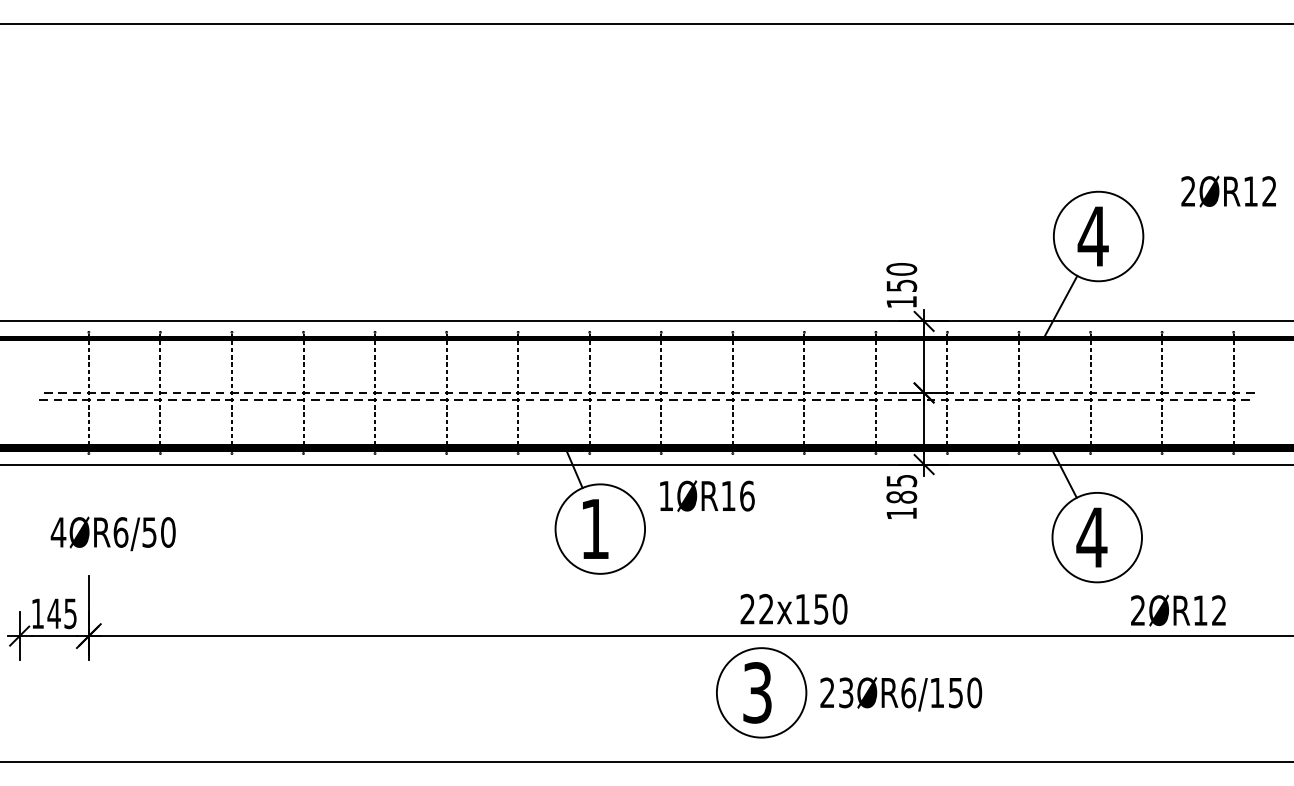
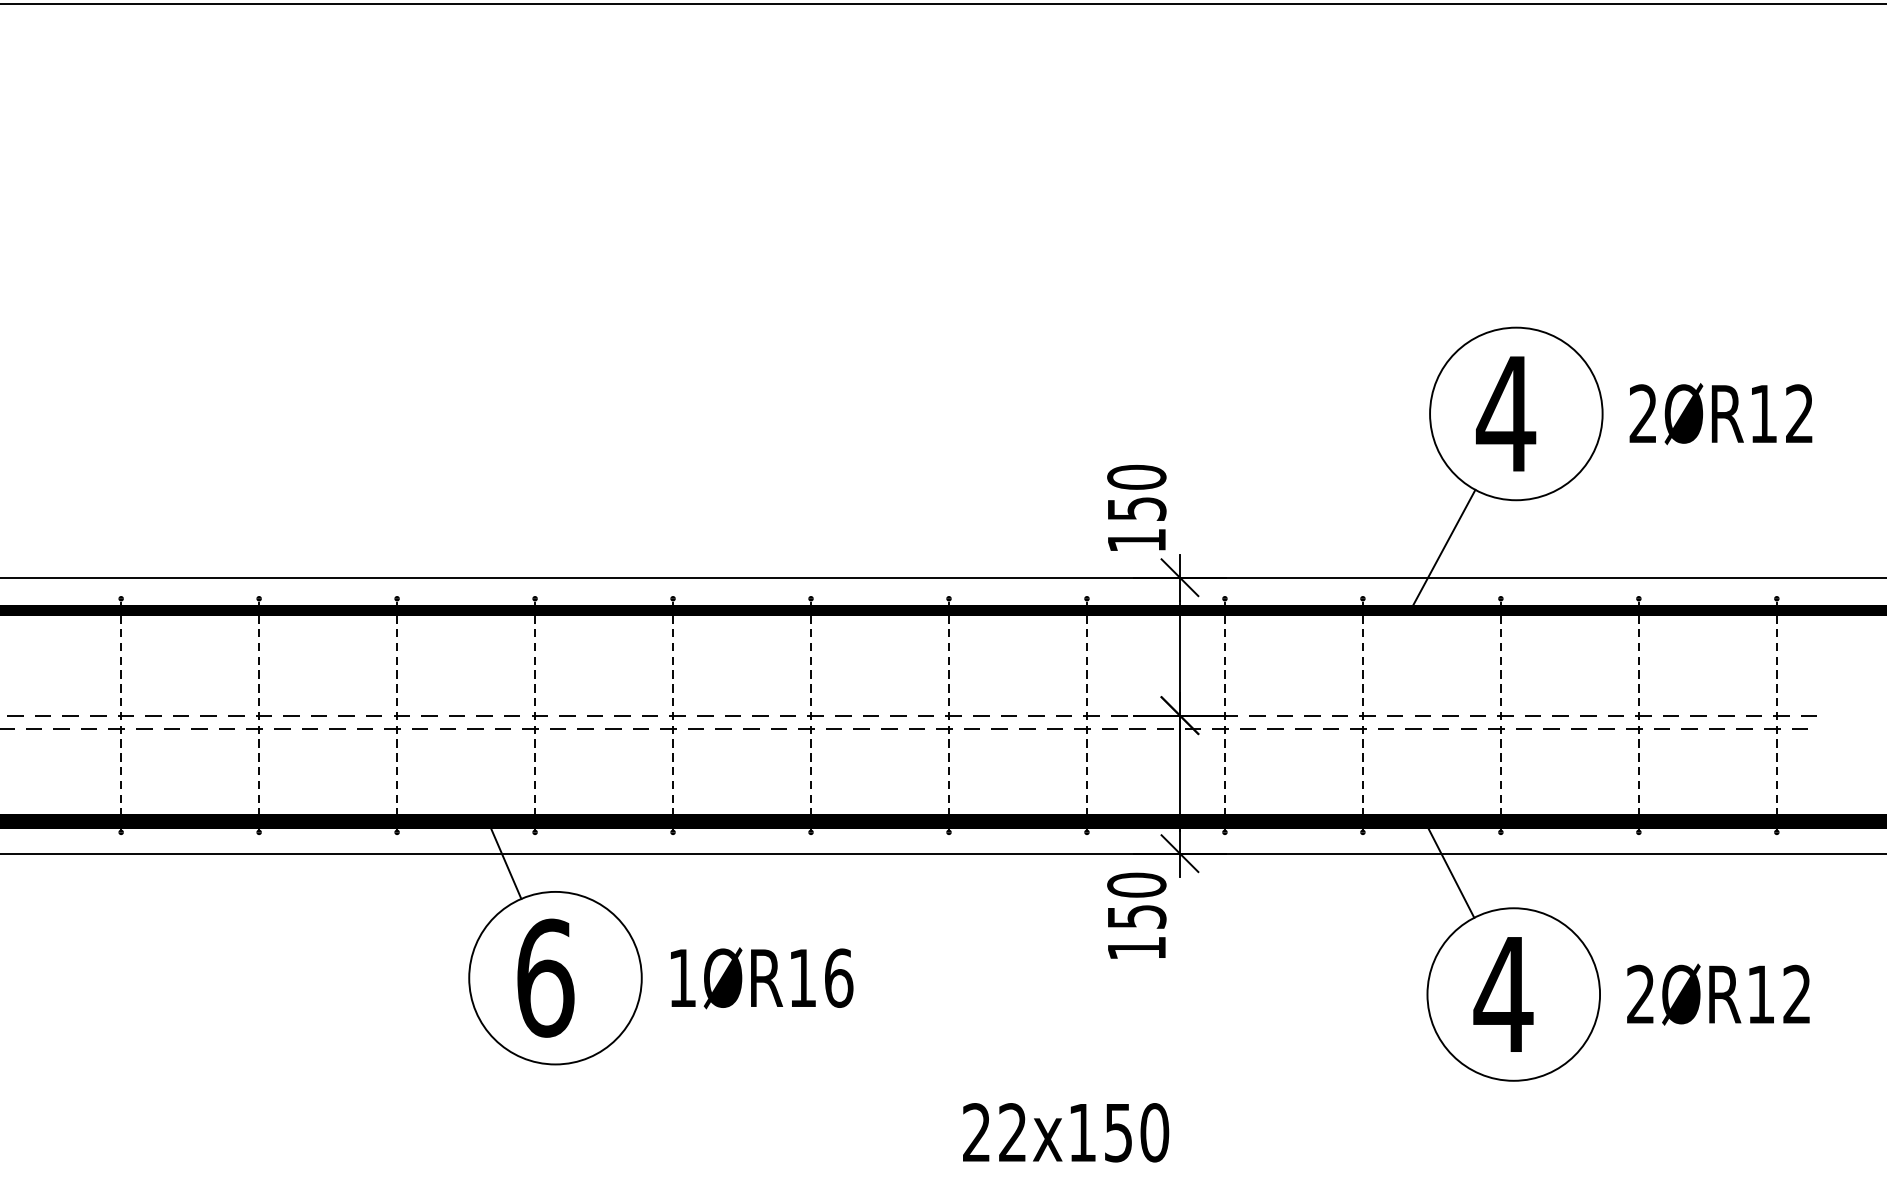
text: (1228, 191) -> (1720, 413), moved
text: (901, 488) -> (1136, 899), 185 -> 150
text: (707, 496) -> (762, 978), moved
text: (595, 528) -> (546, 976), 1 -> 6
text: (793, 608) -> (1064, 1131), moved
text: (1178, 610) -> (1718, 994), moved

